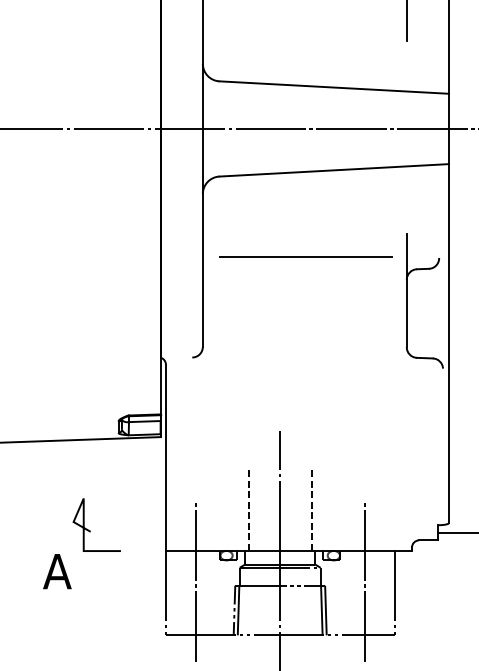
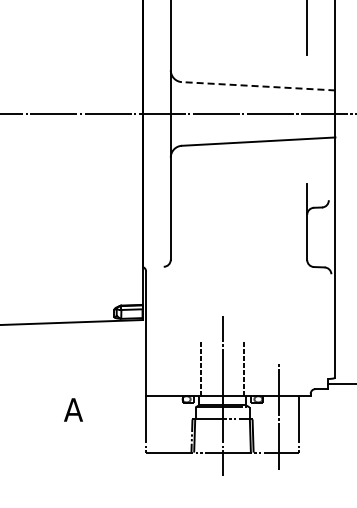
line: (333, 87) -> (258, 86), solid -> dashed
line: (305, 256) -> (239, 199), removed
line: (90, 530) -> (95, 382), removed
line: (196, 581) -> (166, 416), removed

